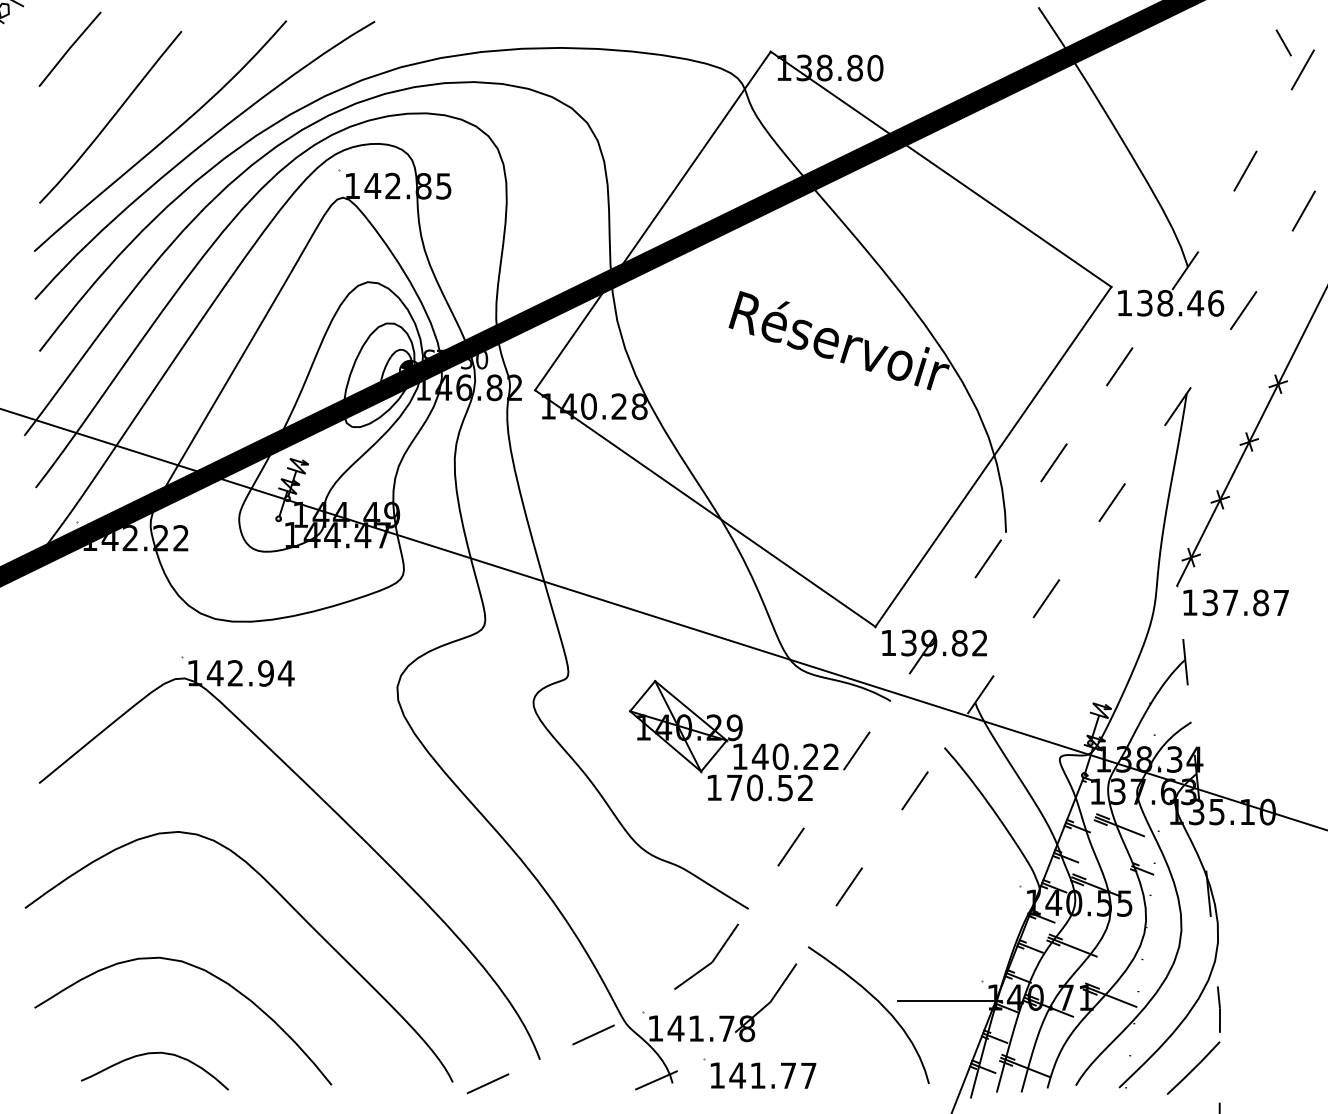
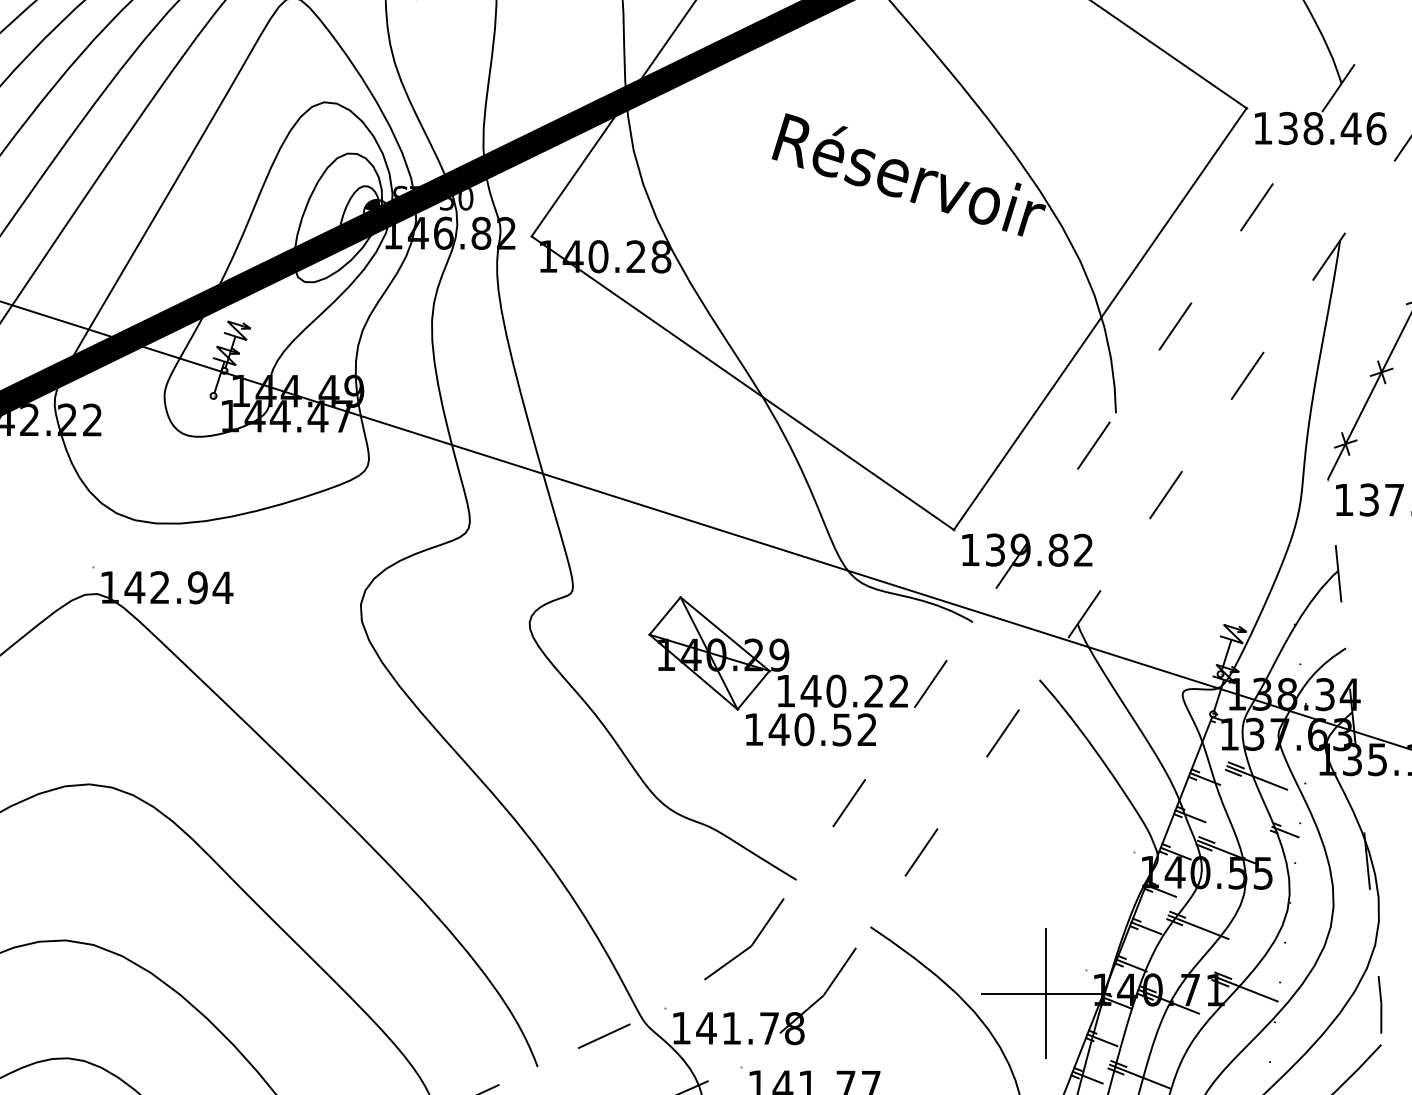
text: (734, 787) -> (779, 729), 170.52 -> 140.52
line: (949, 1000) -> (1045, 993), added

